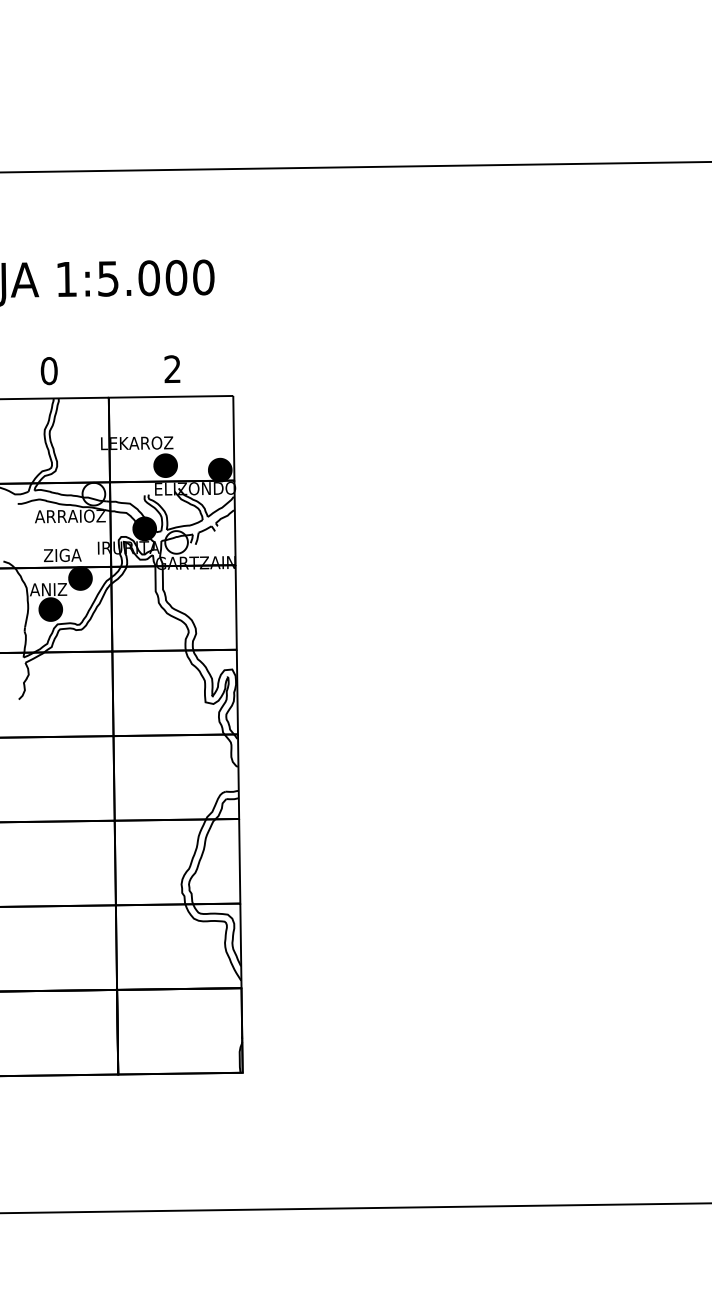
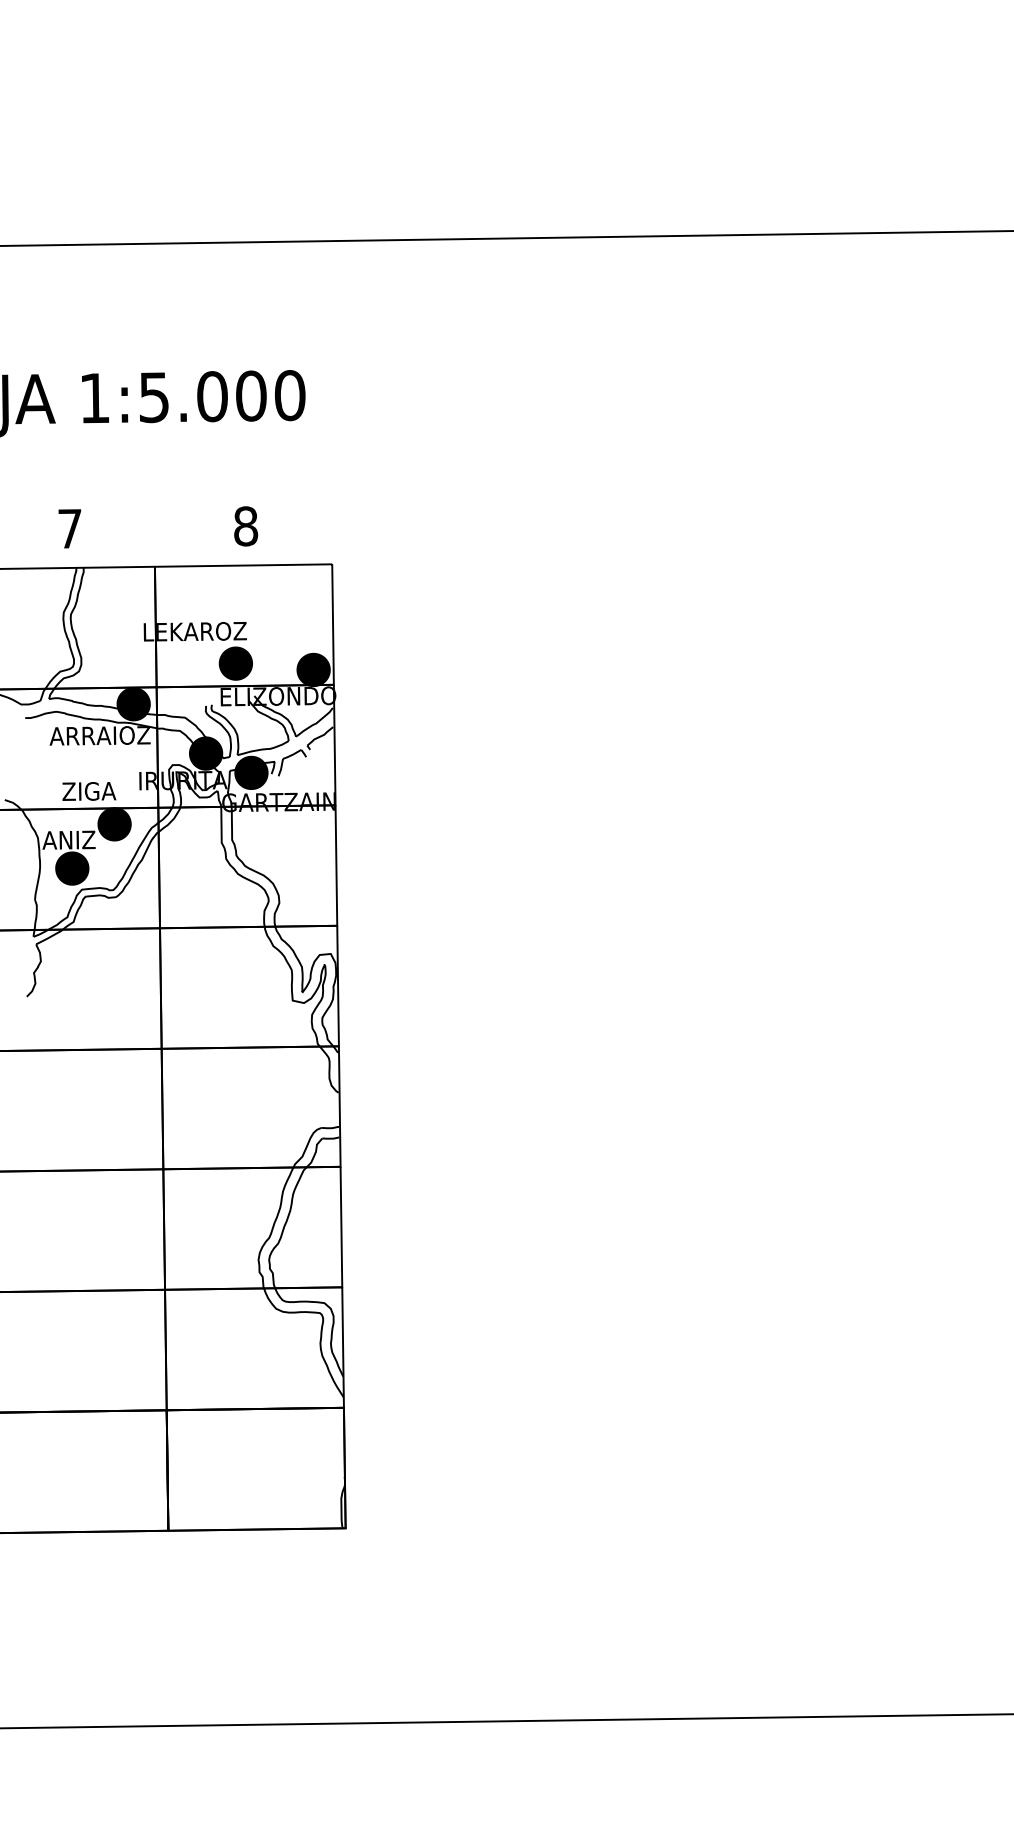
text: (173, 369) -> (246, 526), 2 -> 8
text: (49, 370) -> (70, 528), 0 -> 7
fill: (93, 494) -> (133, 704), added
fill: (176, 542) -> (251, 772), added

